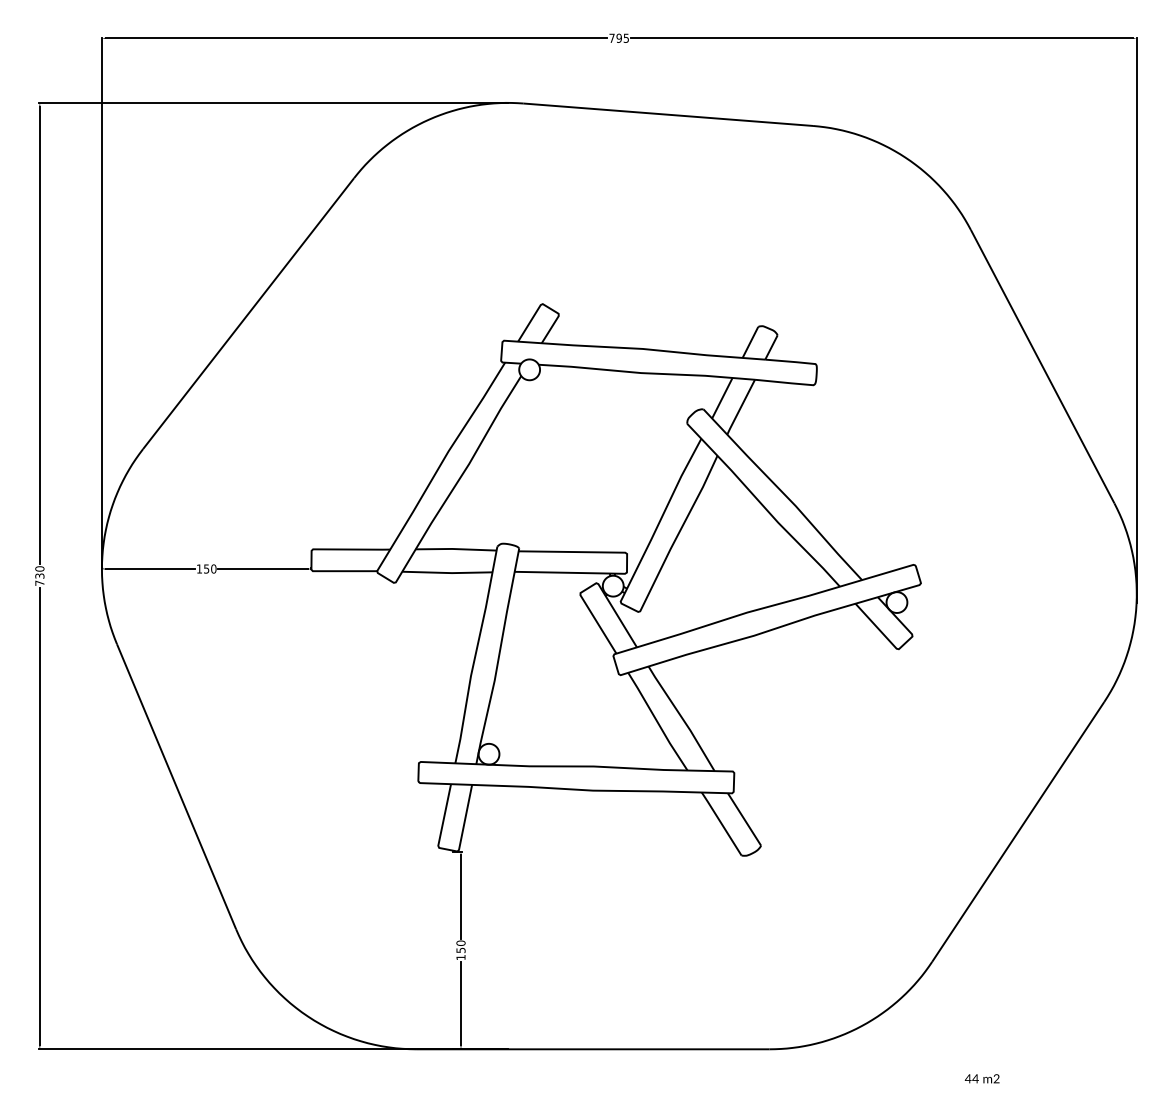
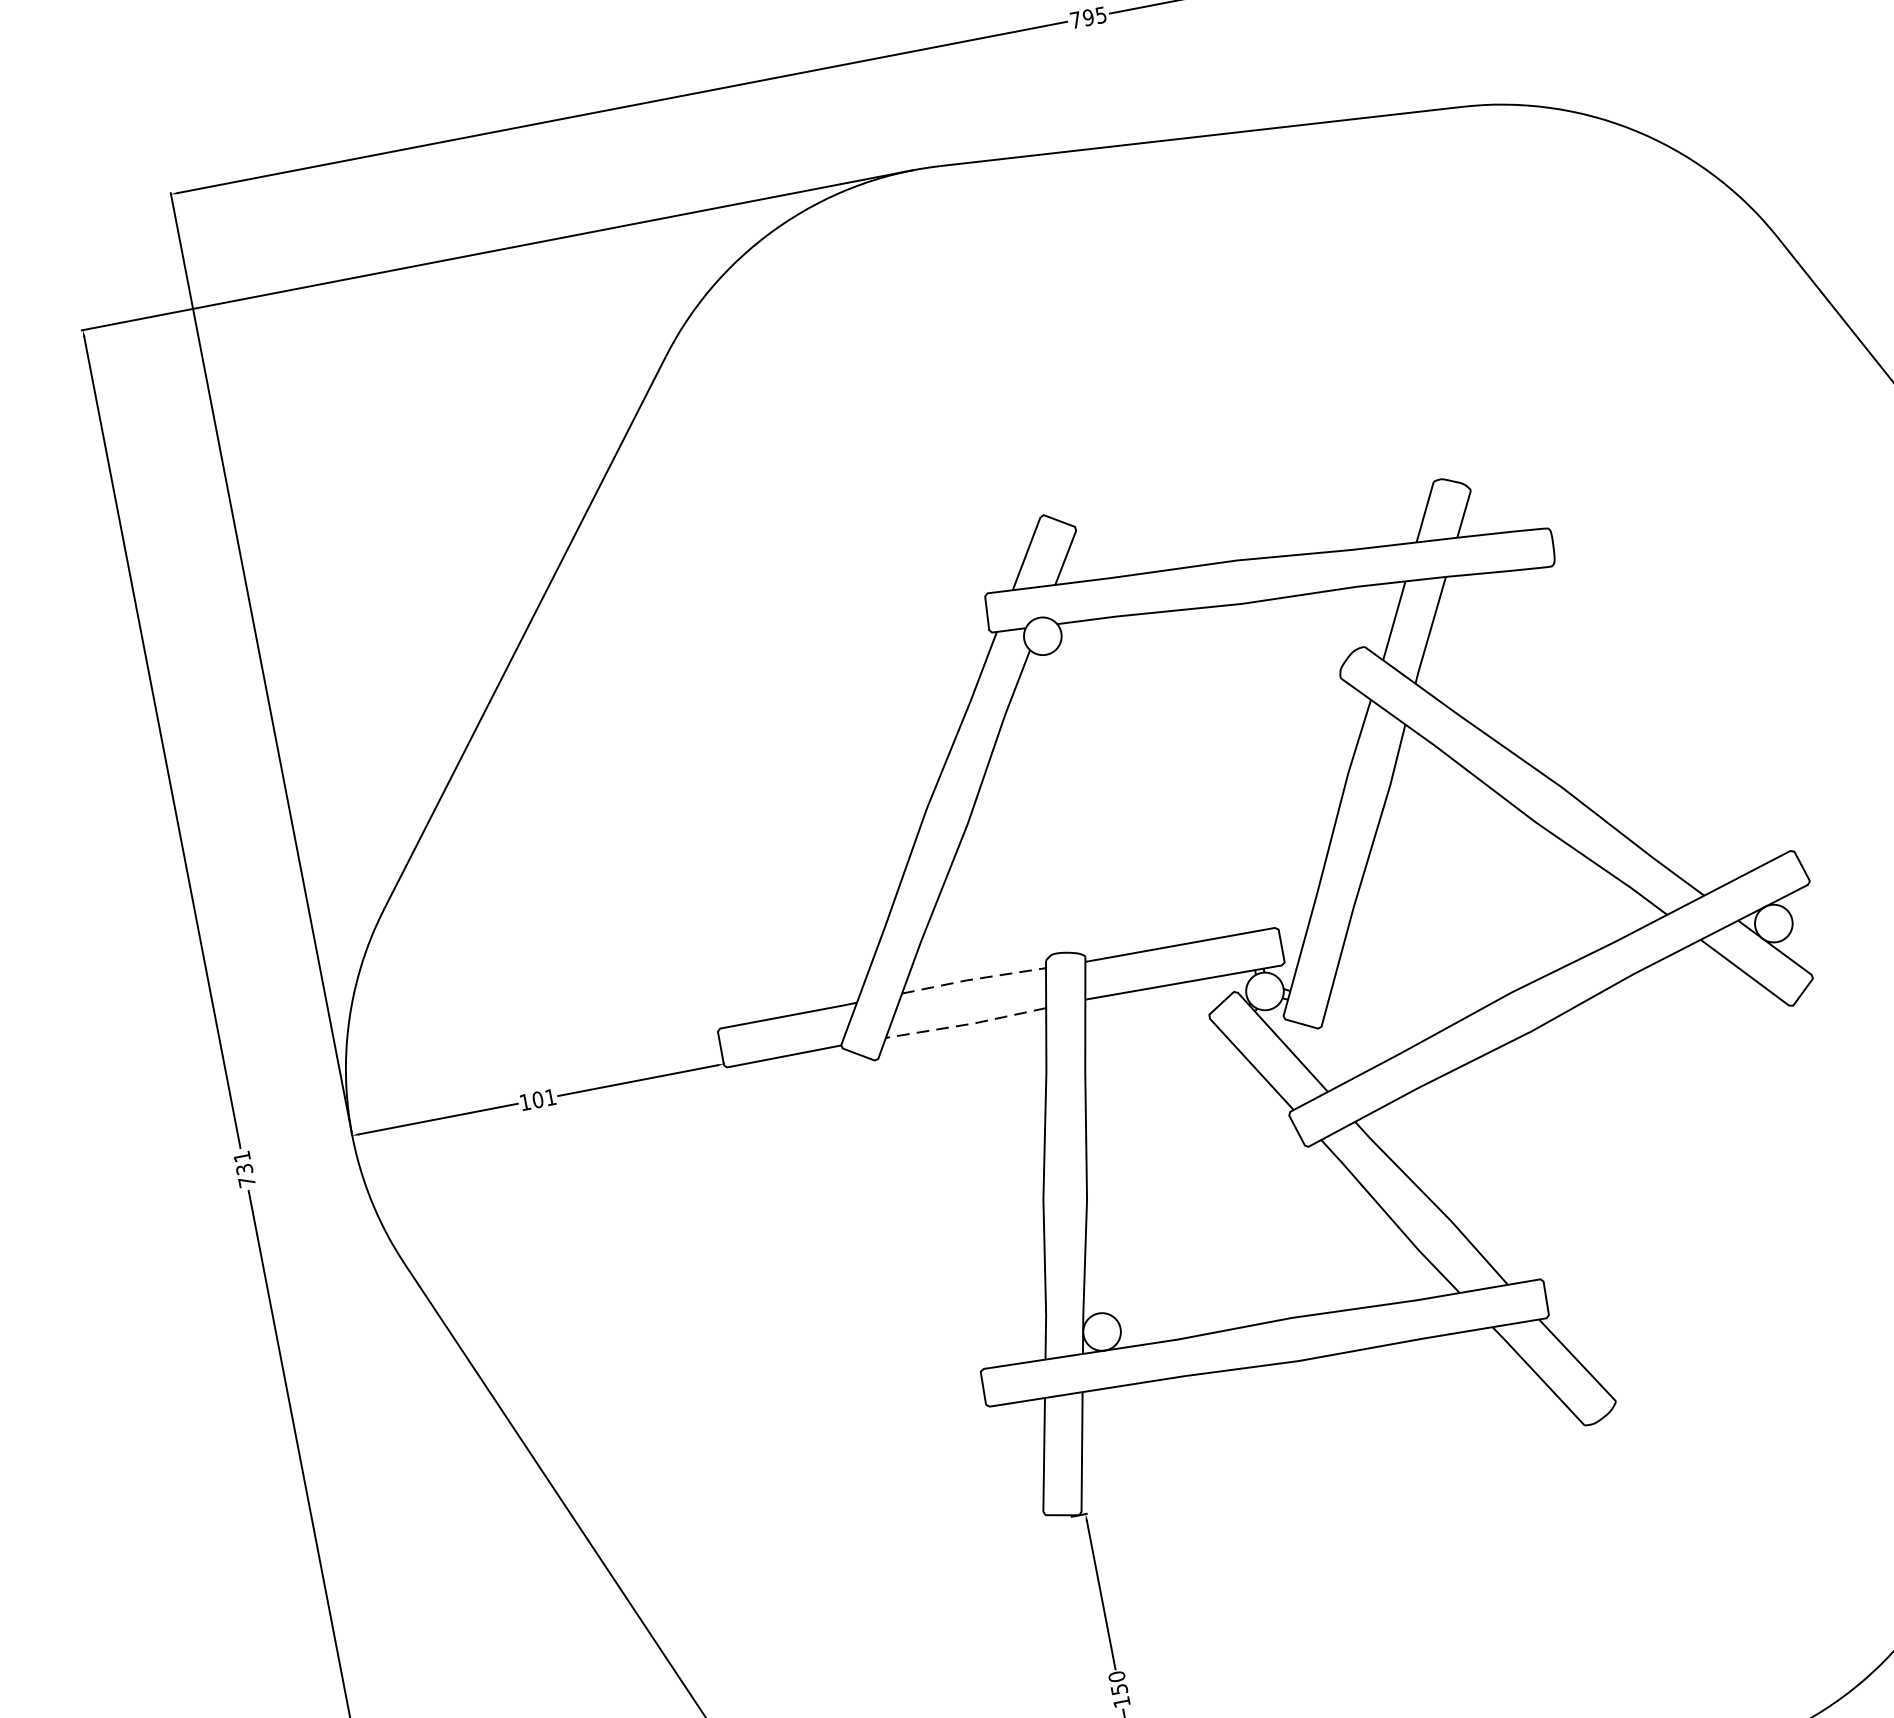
line: (456, 549) -> (974, 979), solid -> dashed
text: (39, 568) -> (241, 1156), 730 -> 731
text: (210, 568) -> (544, 1097), 150 -> 101
line: (448, 573) -> (968, 1025), solid -> dashed

